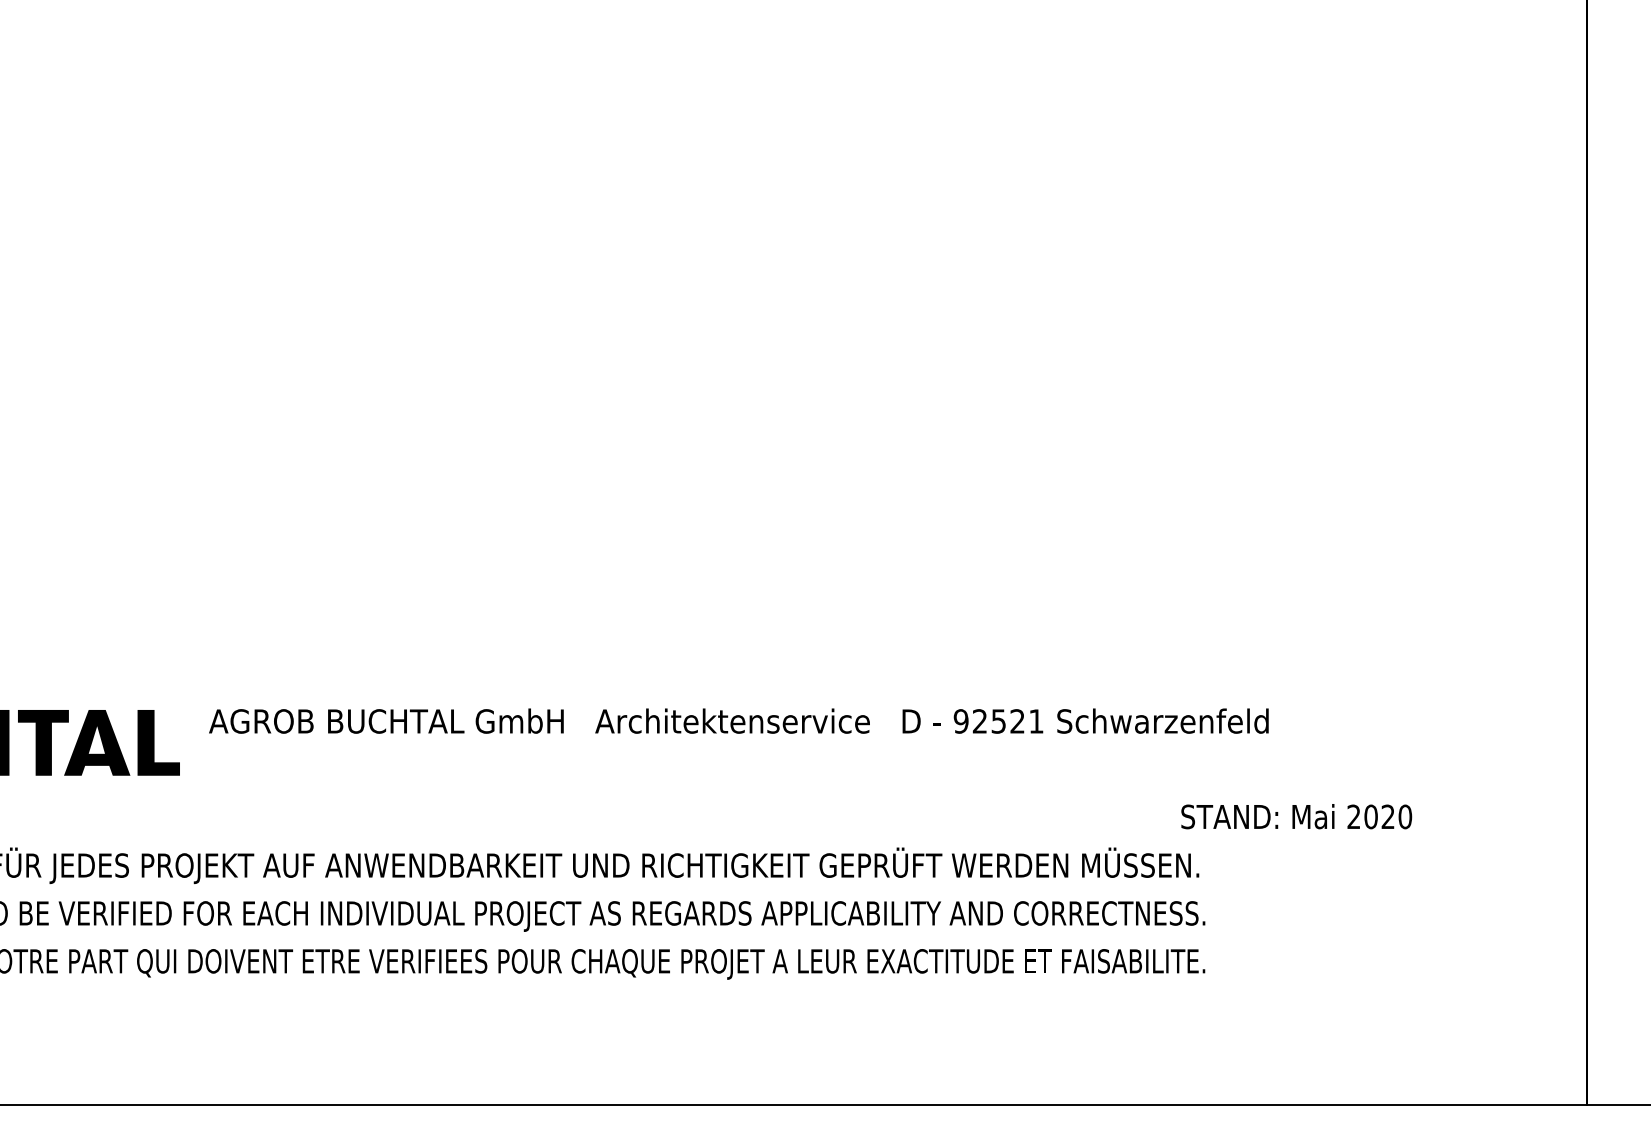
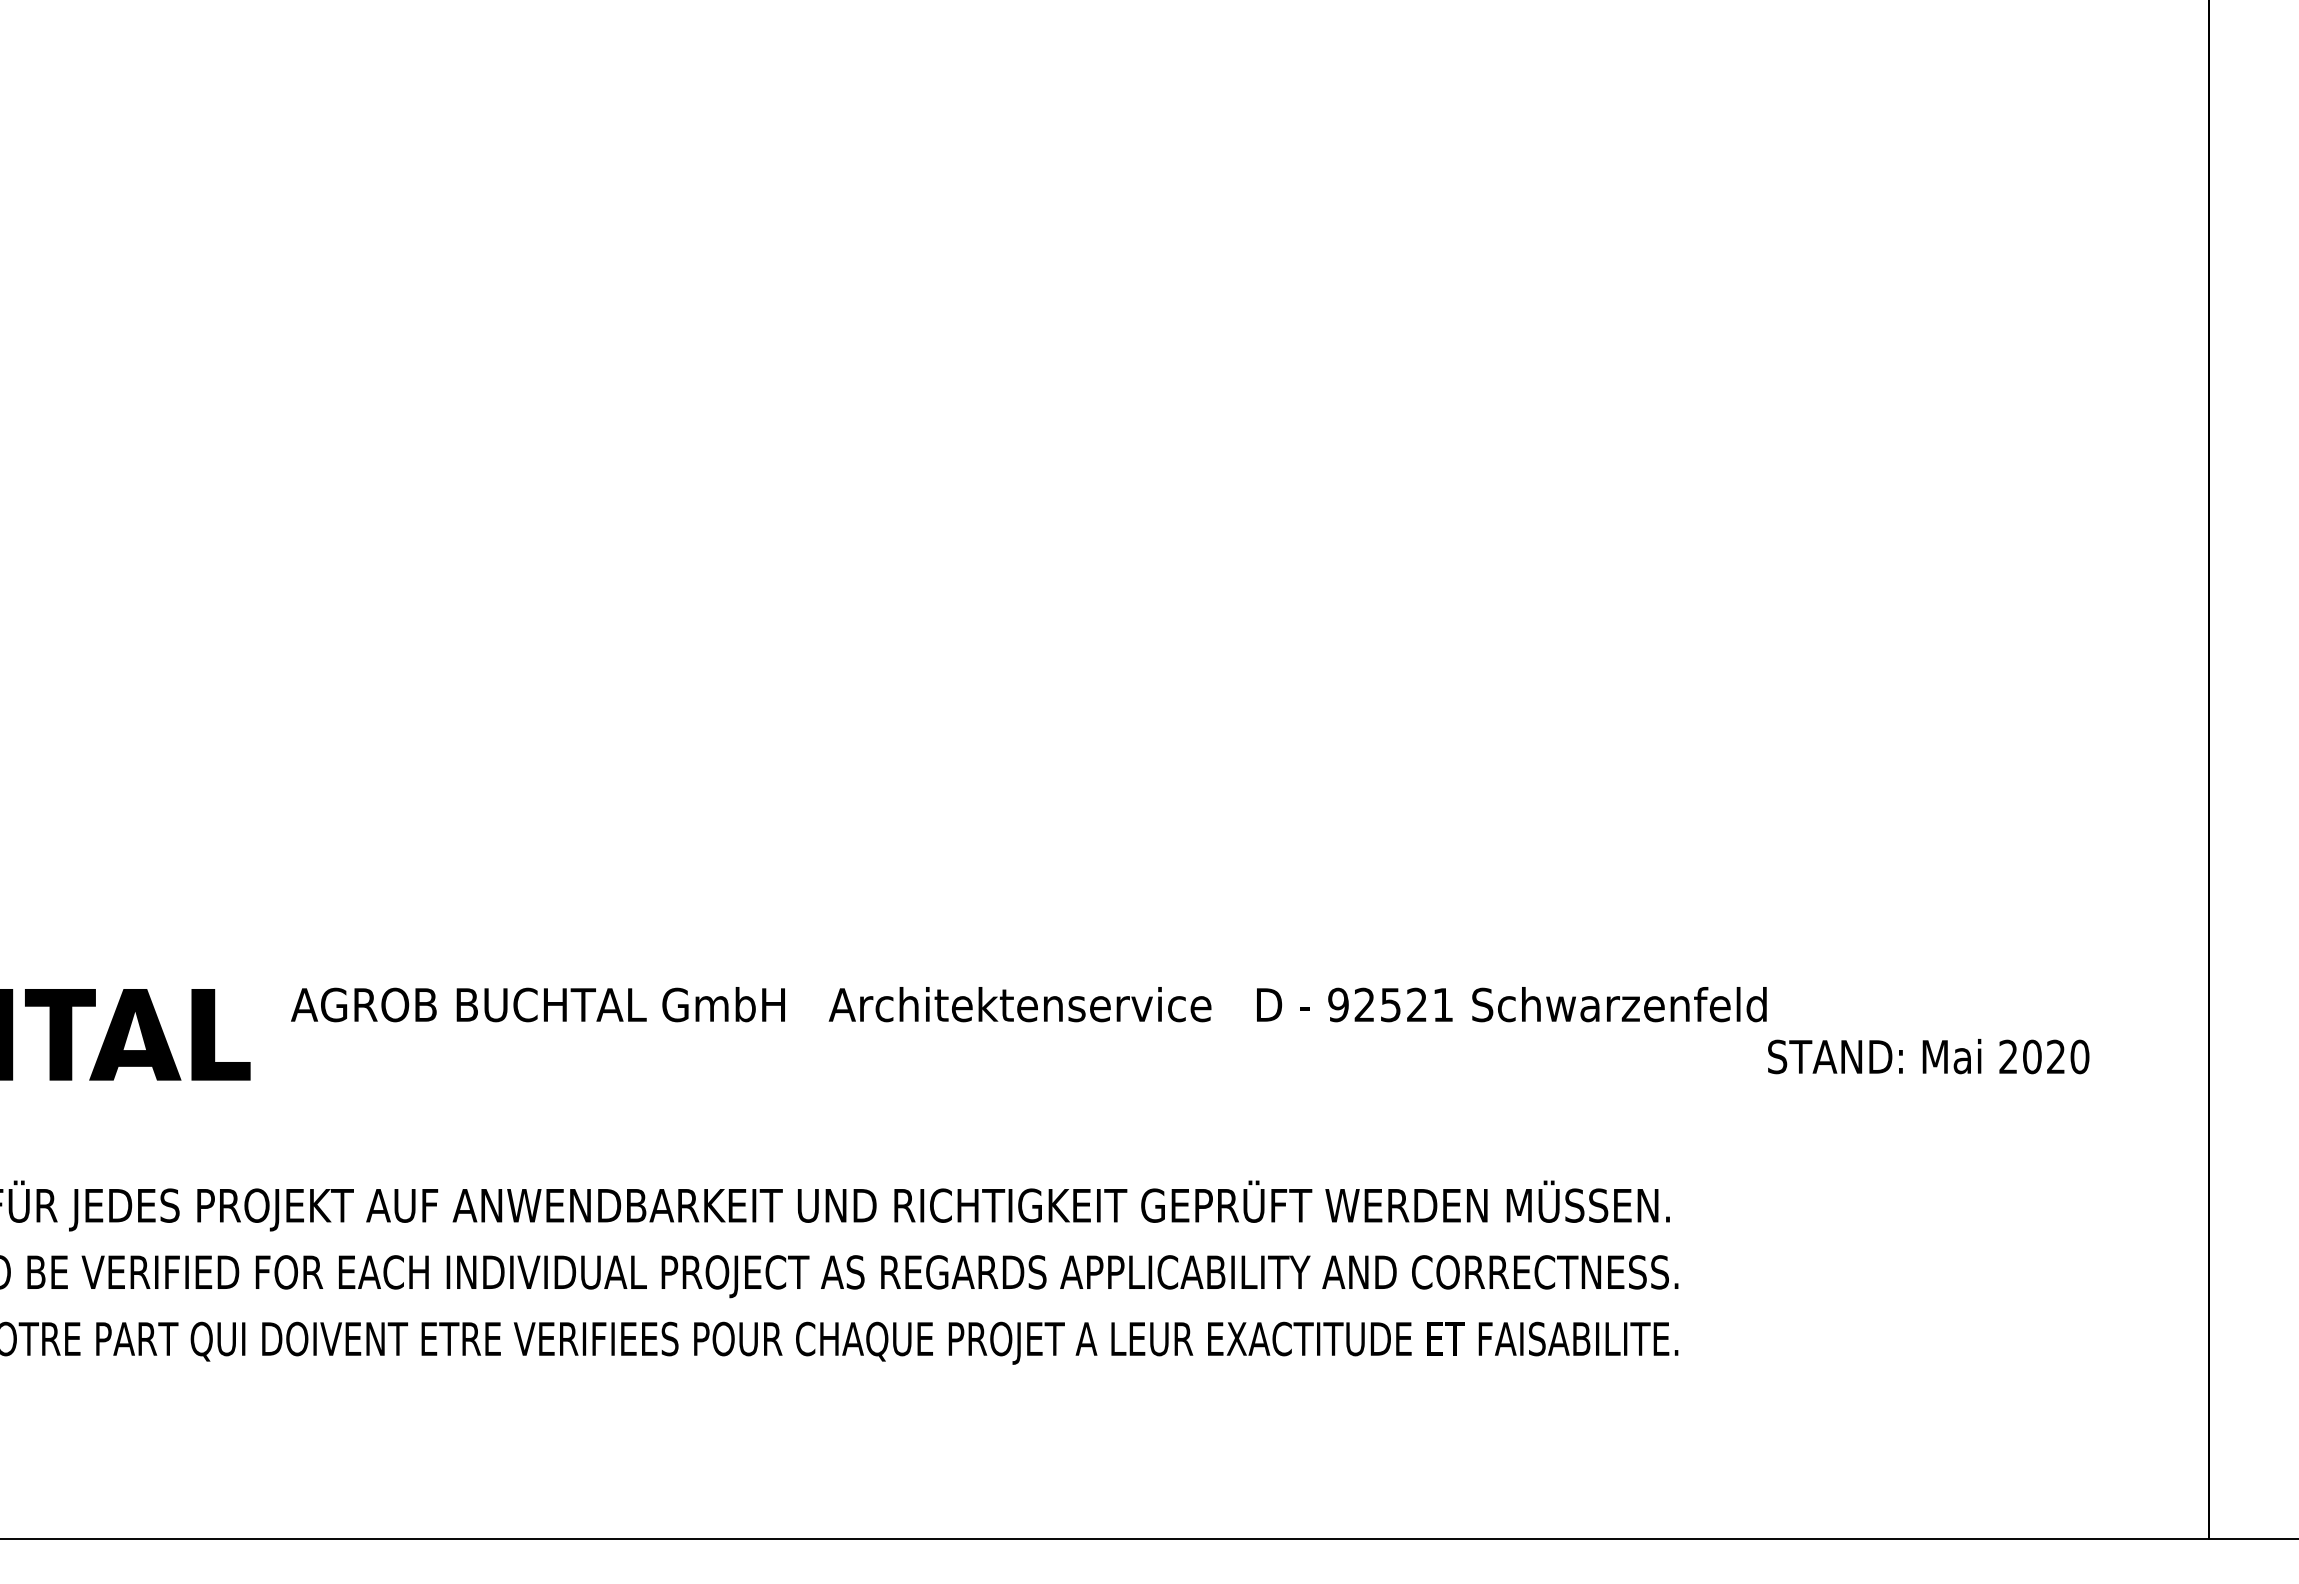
text: (1296, 816) -> (1928, 1056), moved

